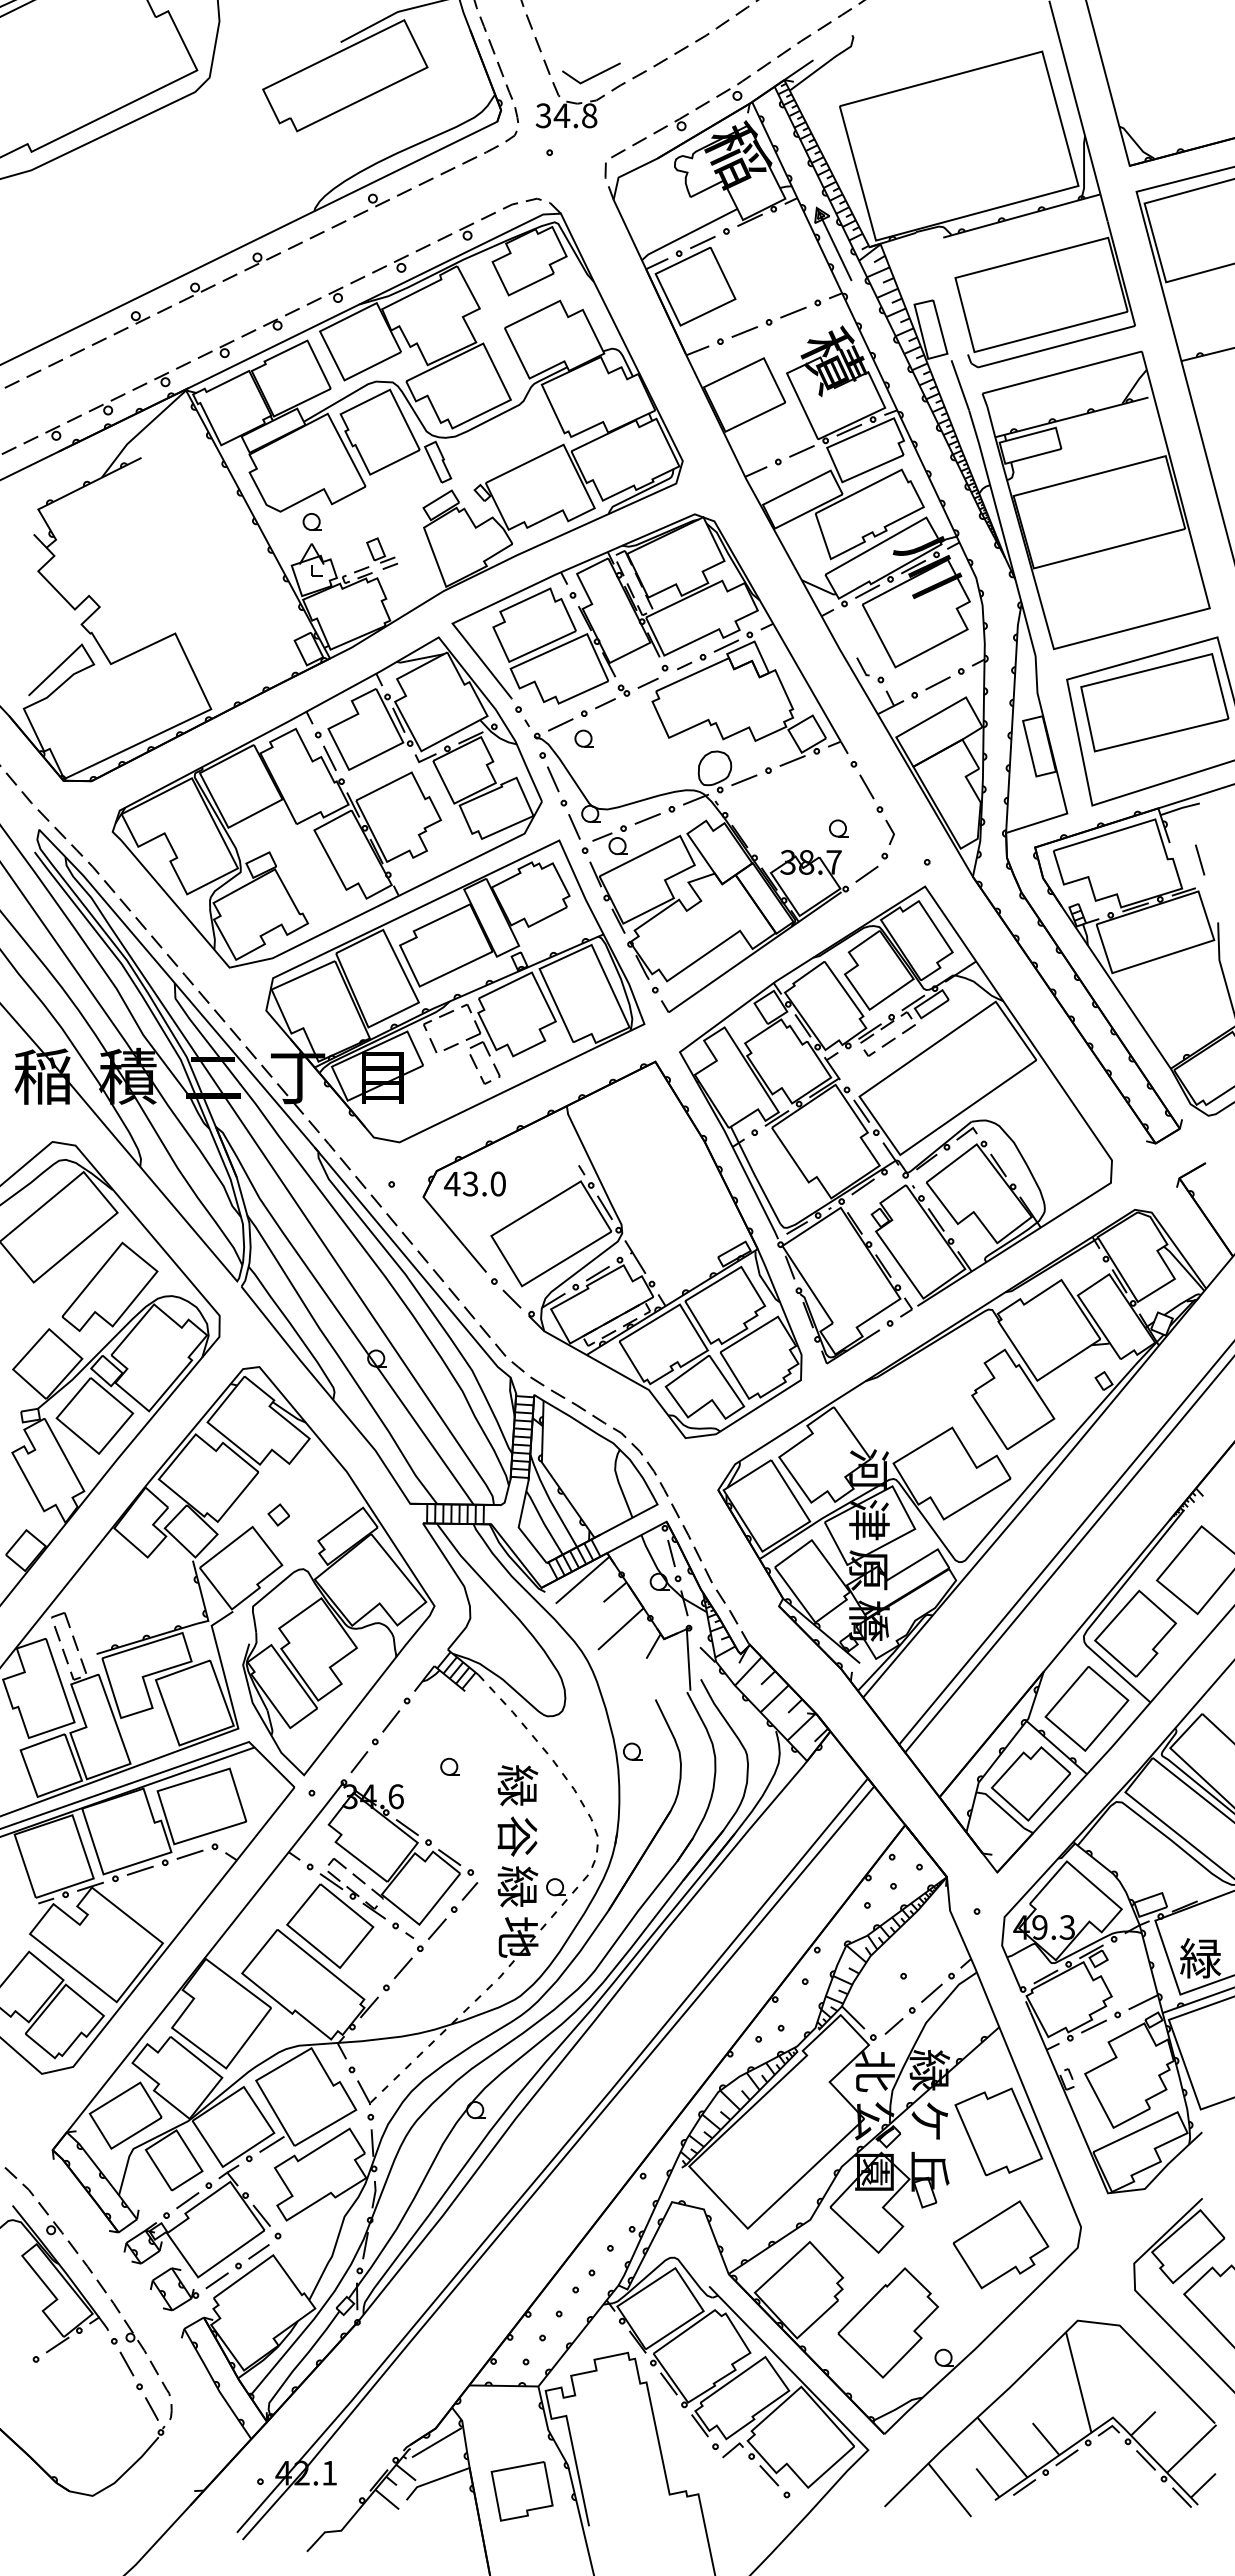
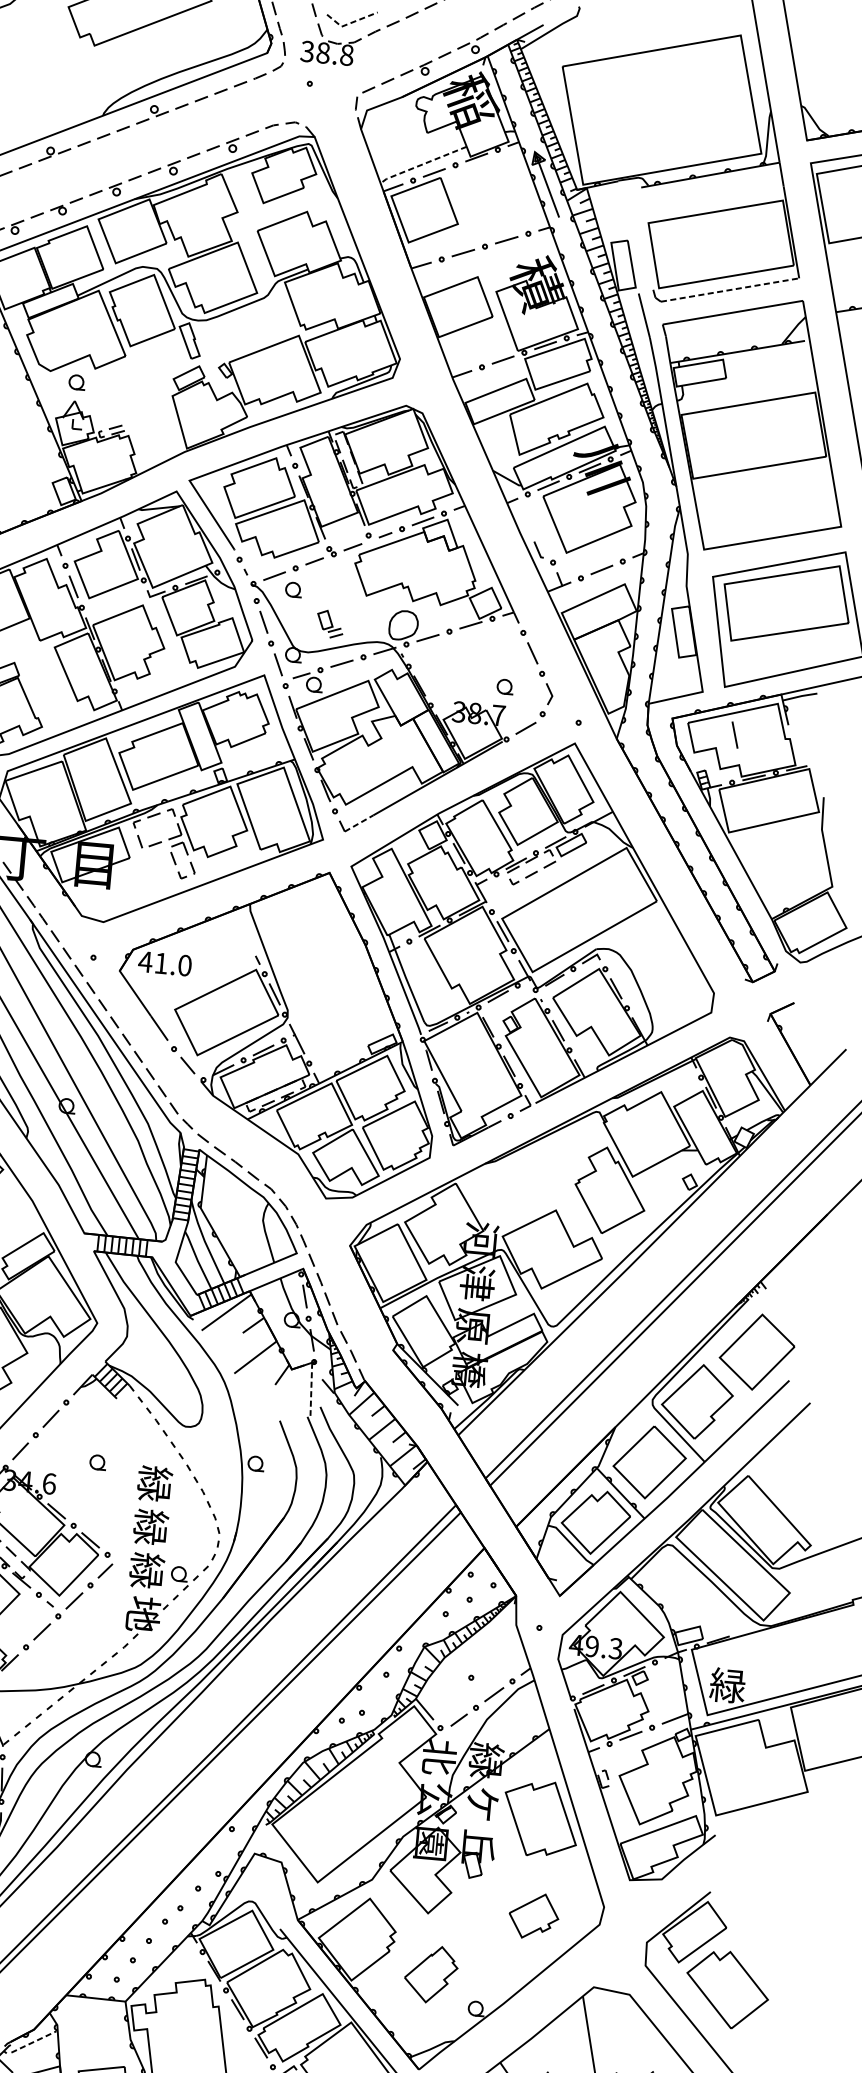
line: (590, 78) -> (350, 23), solid -> dashed
text: (561, 115) -> (322, 52), 34.8 -> 38.8
line: (688, 234) -> (422, 164), solid -> dashed
line: (1057, 346) -> (730, 289), solid -> dashed
part: (381, 553) -> (329, 624), moved
line: (1200, 859) -> (735, 734), moved
line: (684, 1001) -> (359, 823), solid -> dashed
text: (470, 1183) -> (161, 963), 43.0 -> 41.0
line: (688, 1659) -> (311, 1388), solid -> dashed
text: (517, 1835) -> (150, 1526), 谷 -> 緑
part: (1000, 2244) -> (533, 1915), size x0.6
part: (888, 2322) -> (431, 1974), size x0.6
line: (436, 2442) -> (33, 2041), solid -> dashed

